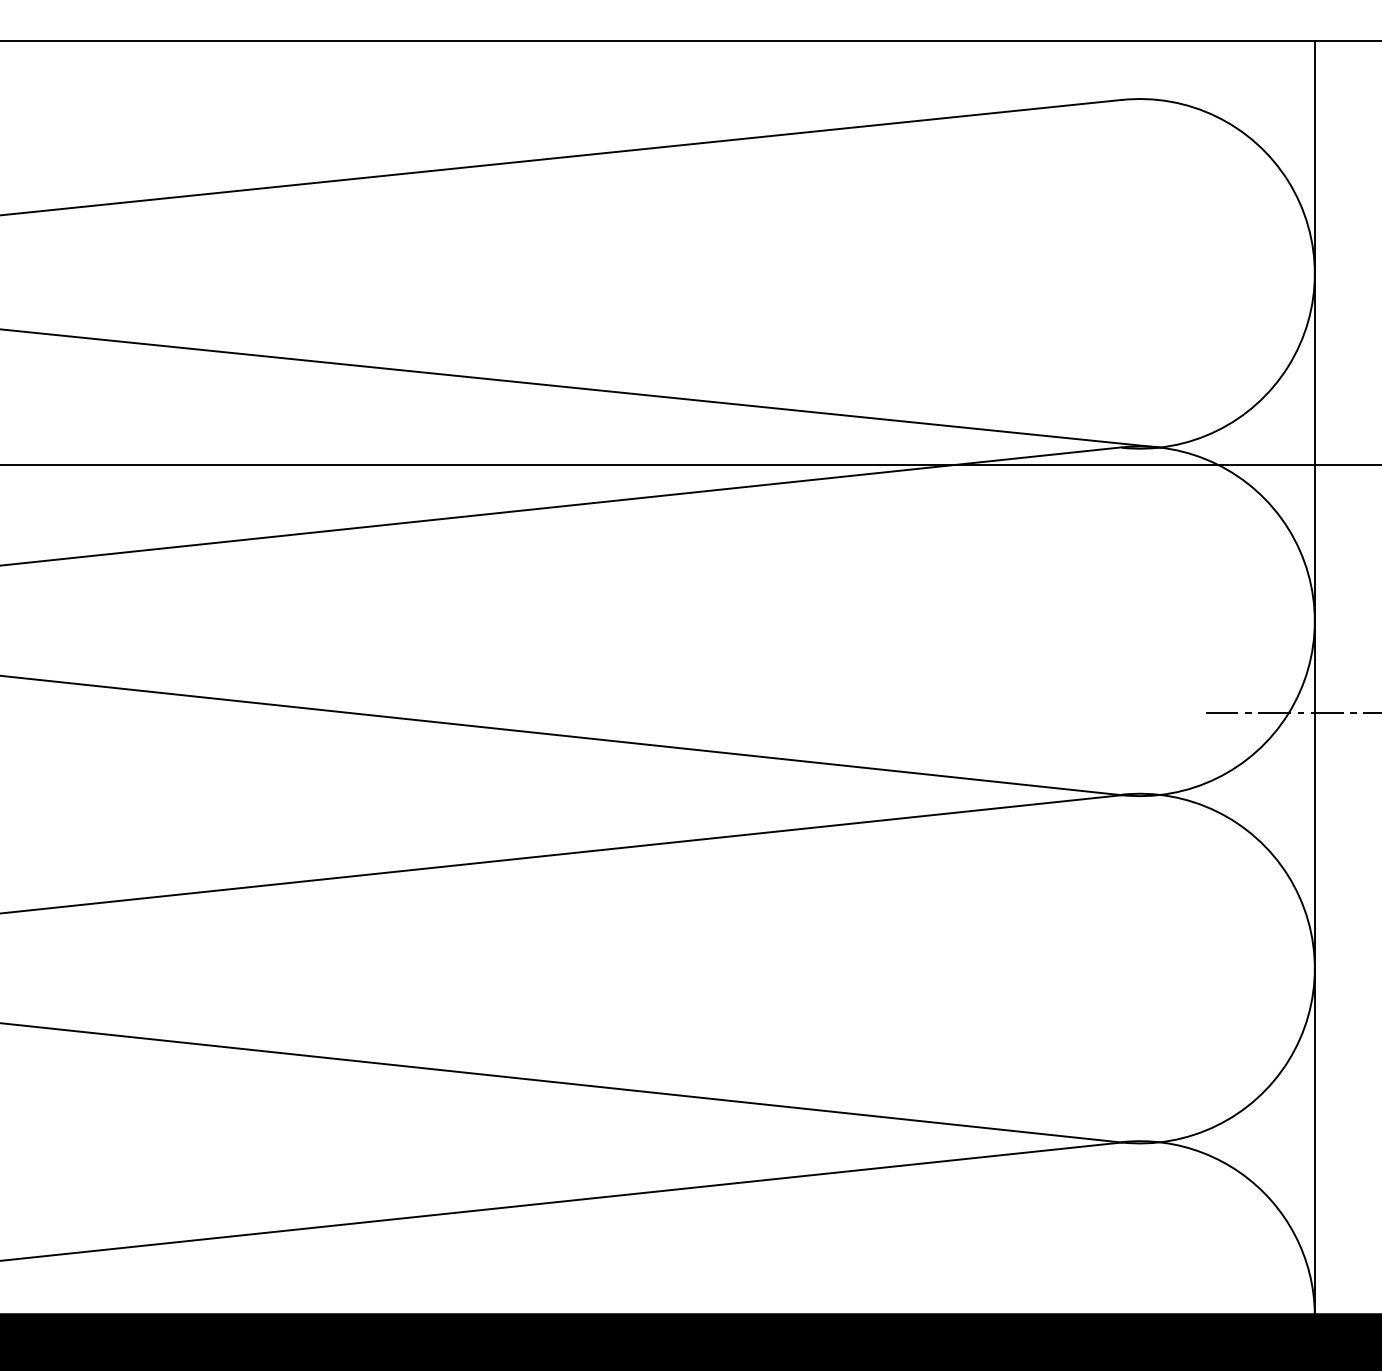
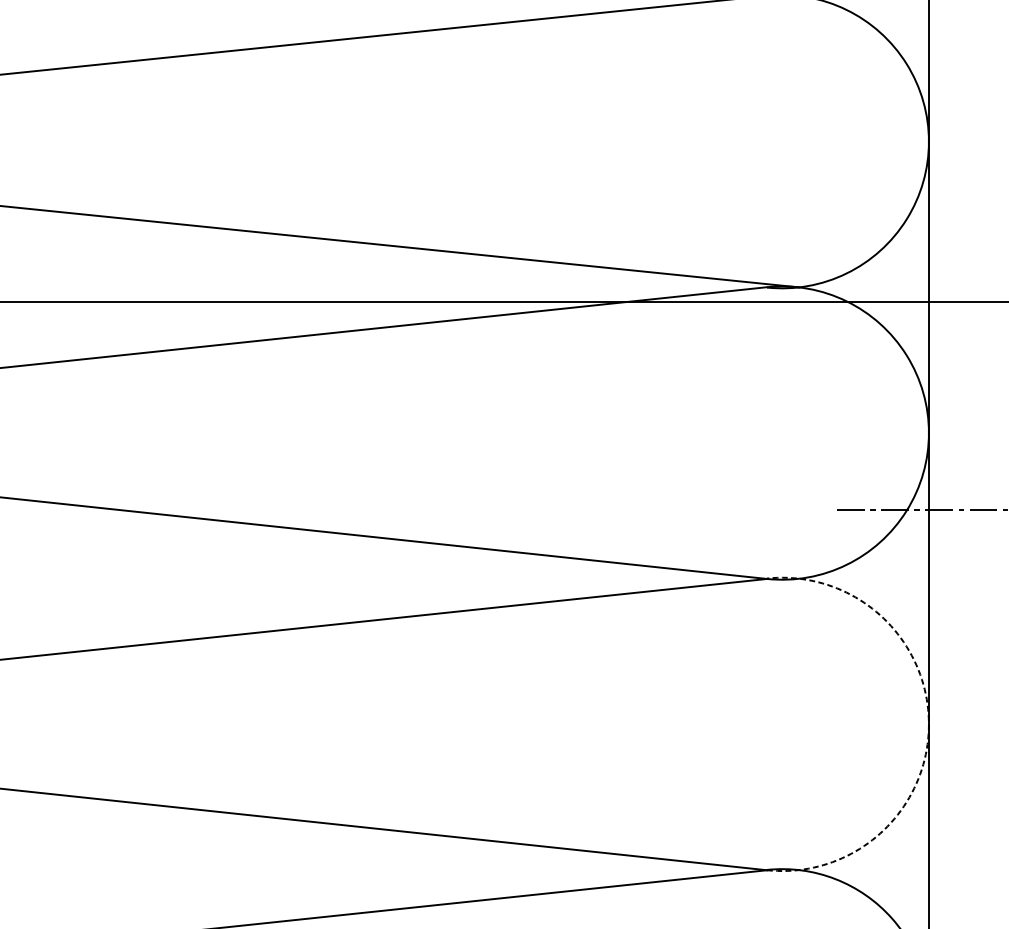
arc: (1314, 968) -> (928, 724), solid -> dashed

